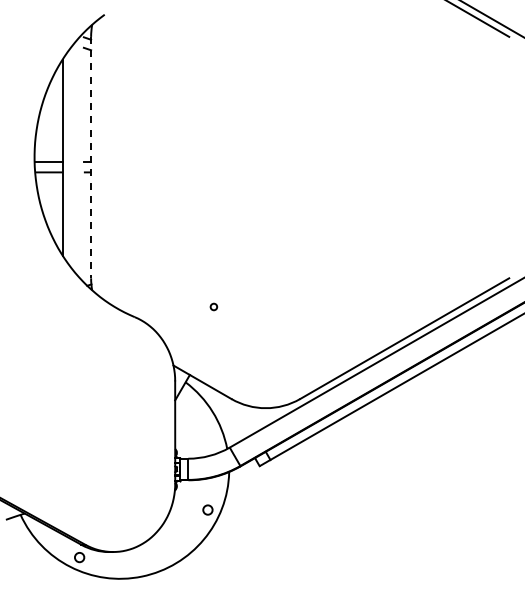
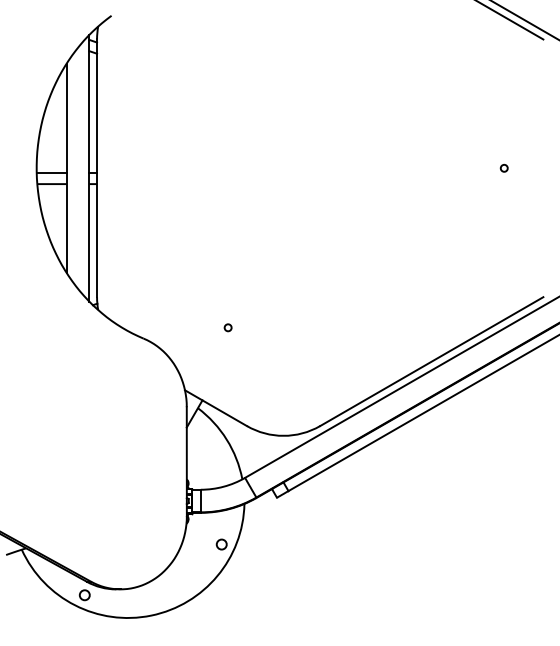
line: (83, 157) -> (88, 168), added
line: (91, 157) -> (97, 168), dashed -> solid
circle: (472, 157) -> (504, 168), added

